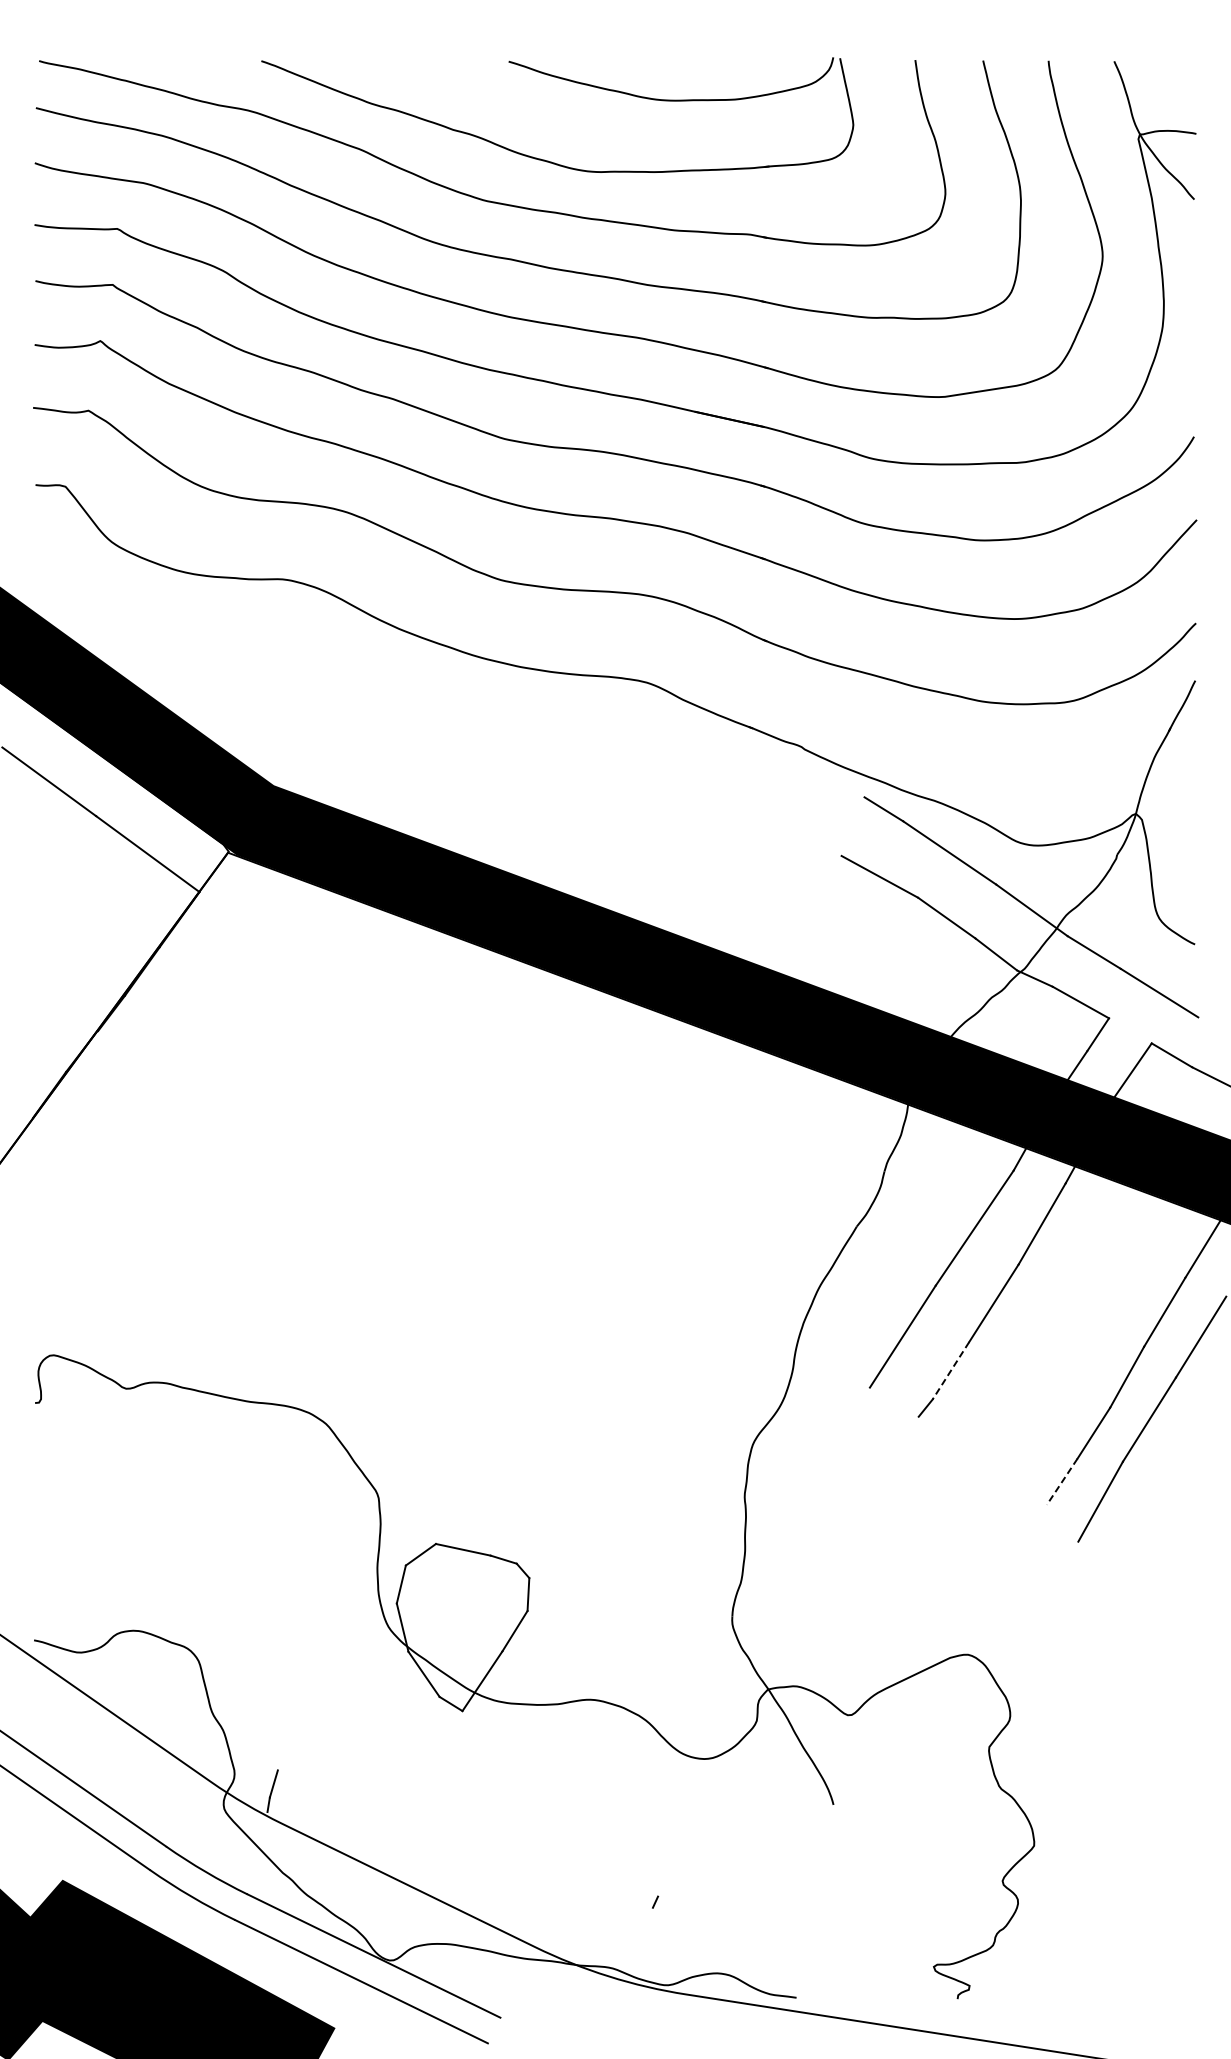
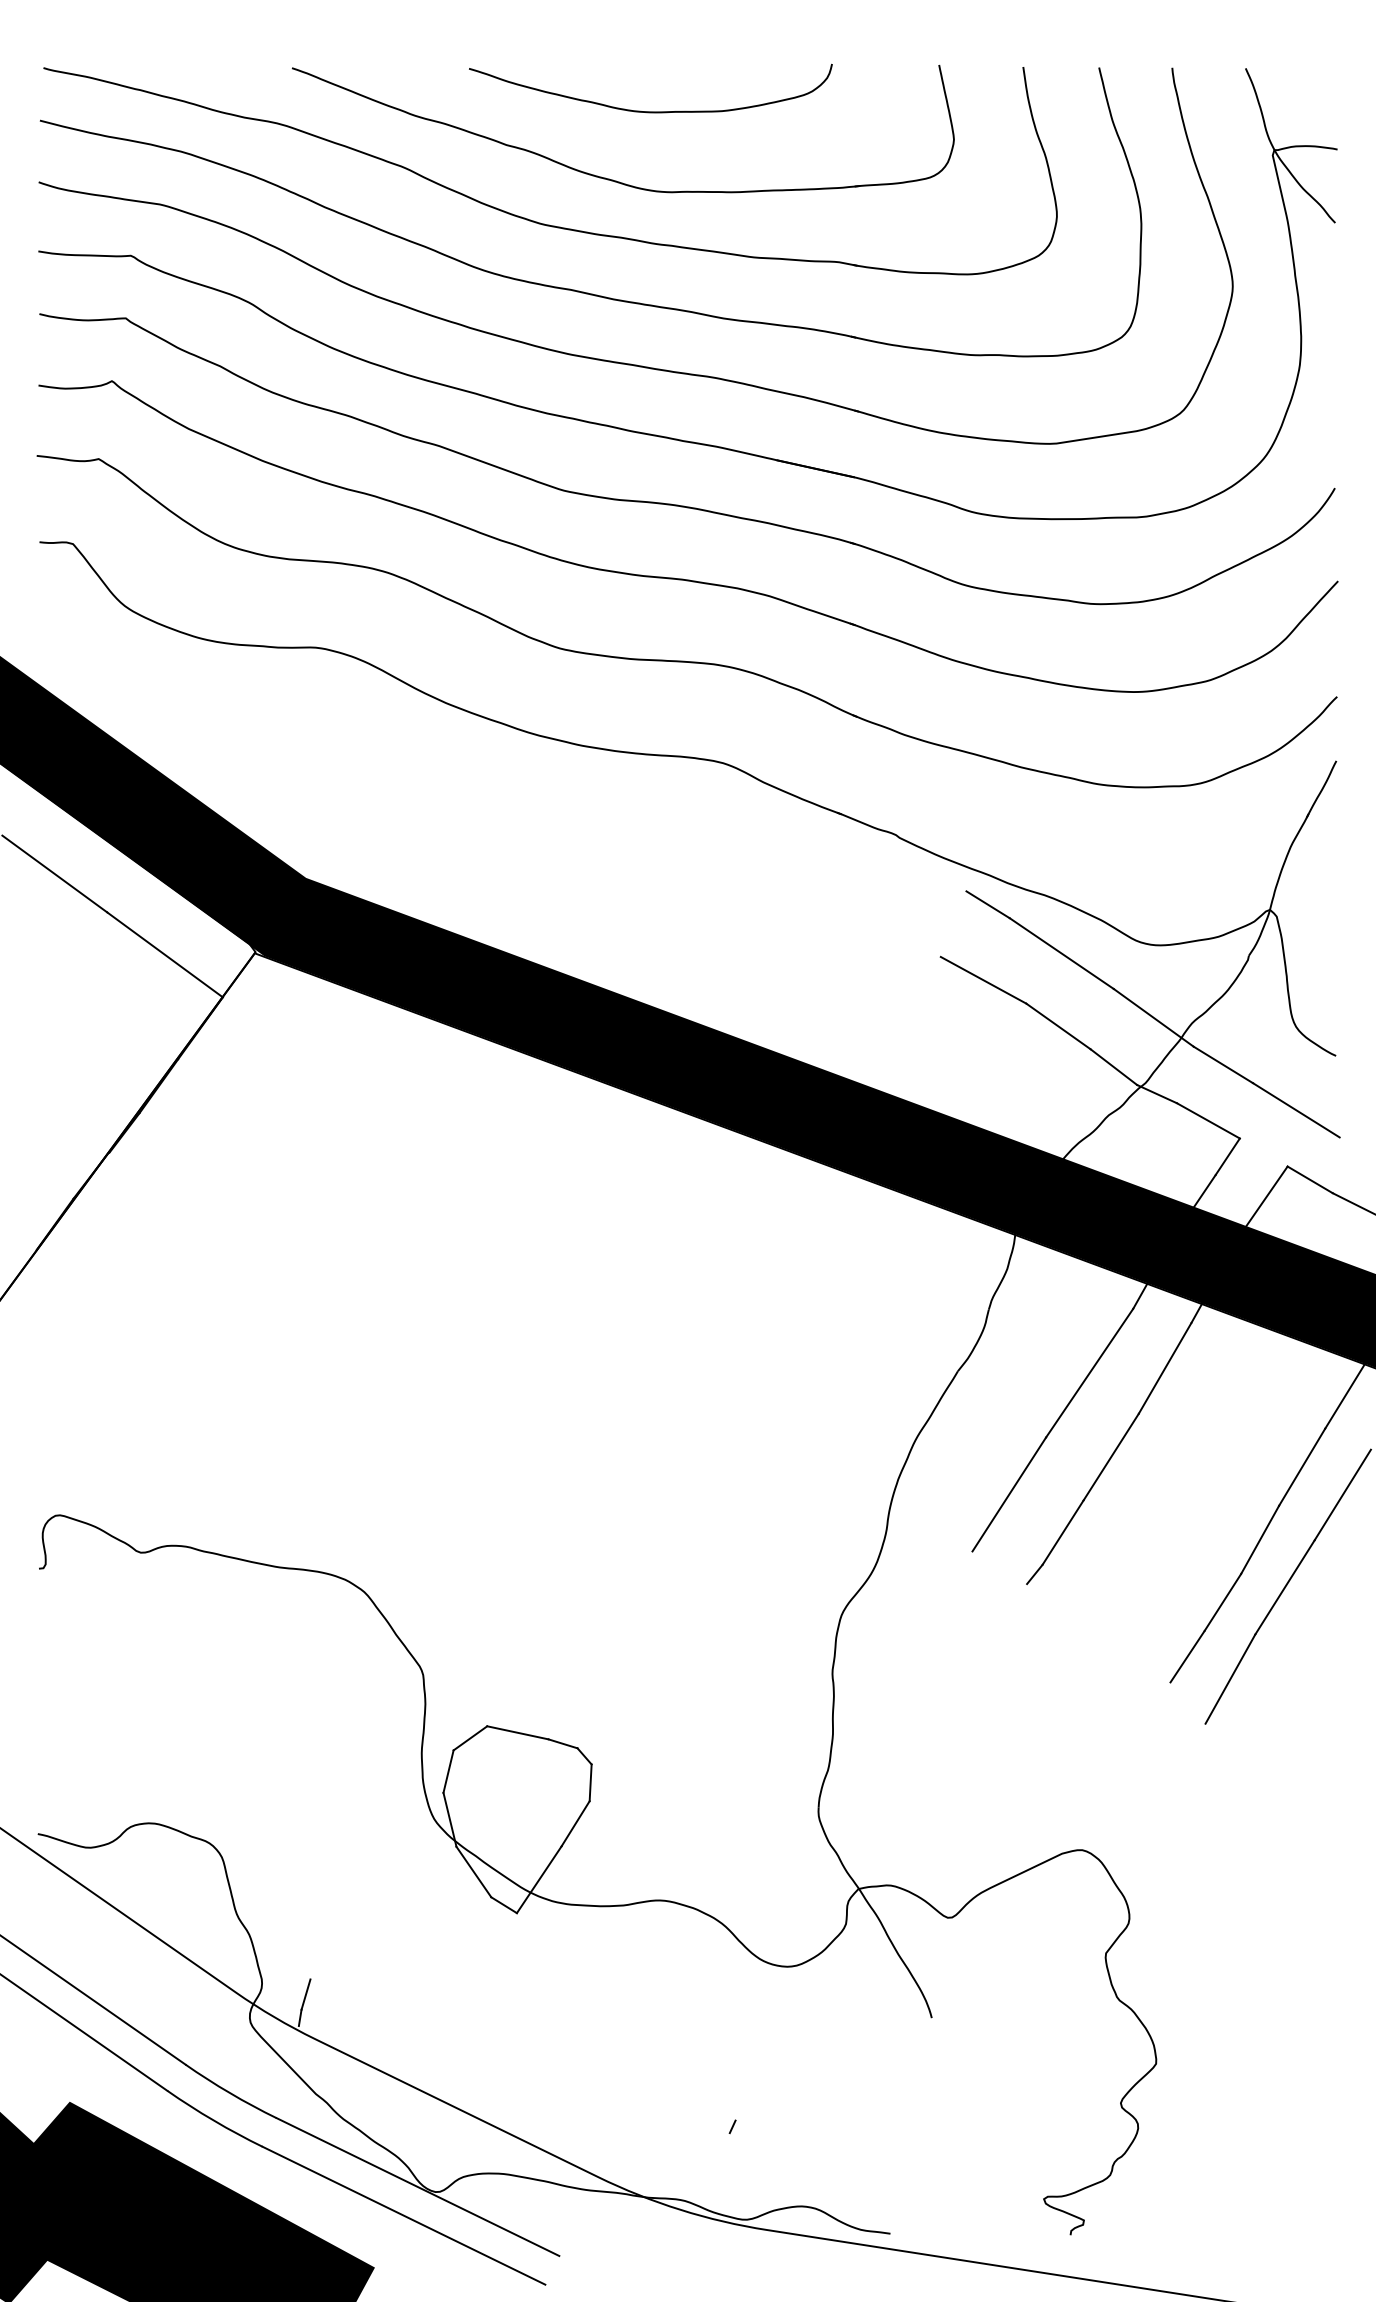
curve: (670, 99) -> (649, 111), moved
line: (950, 1371) -> (1062, 1533), dashed -> solid
line: (1062, 1481) -> (1187, 1656), dashed -> solid

